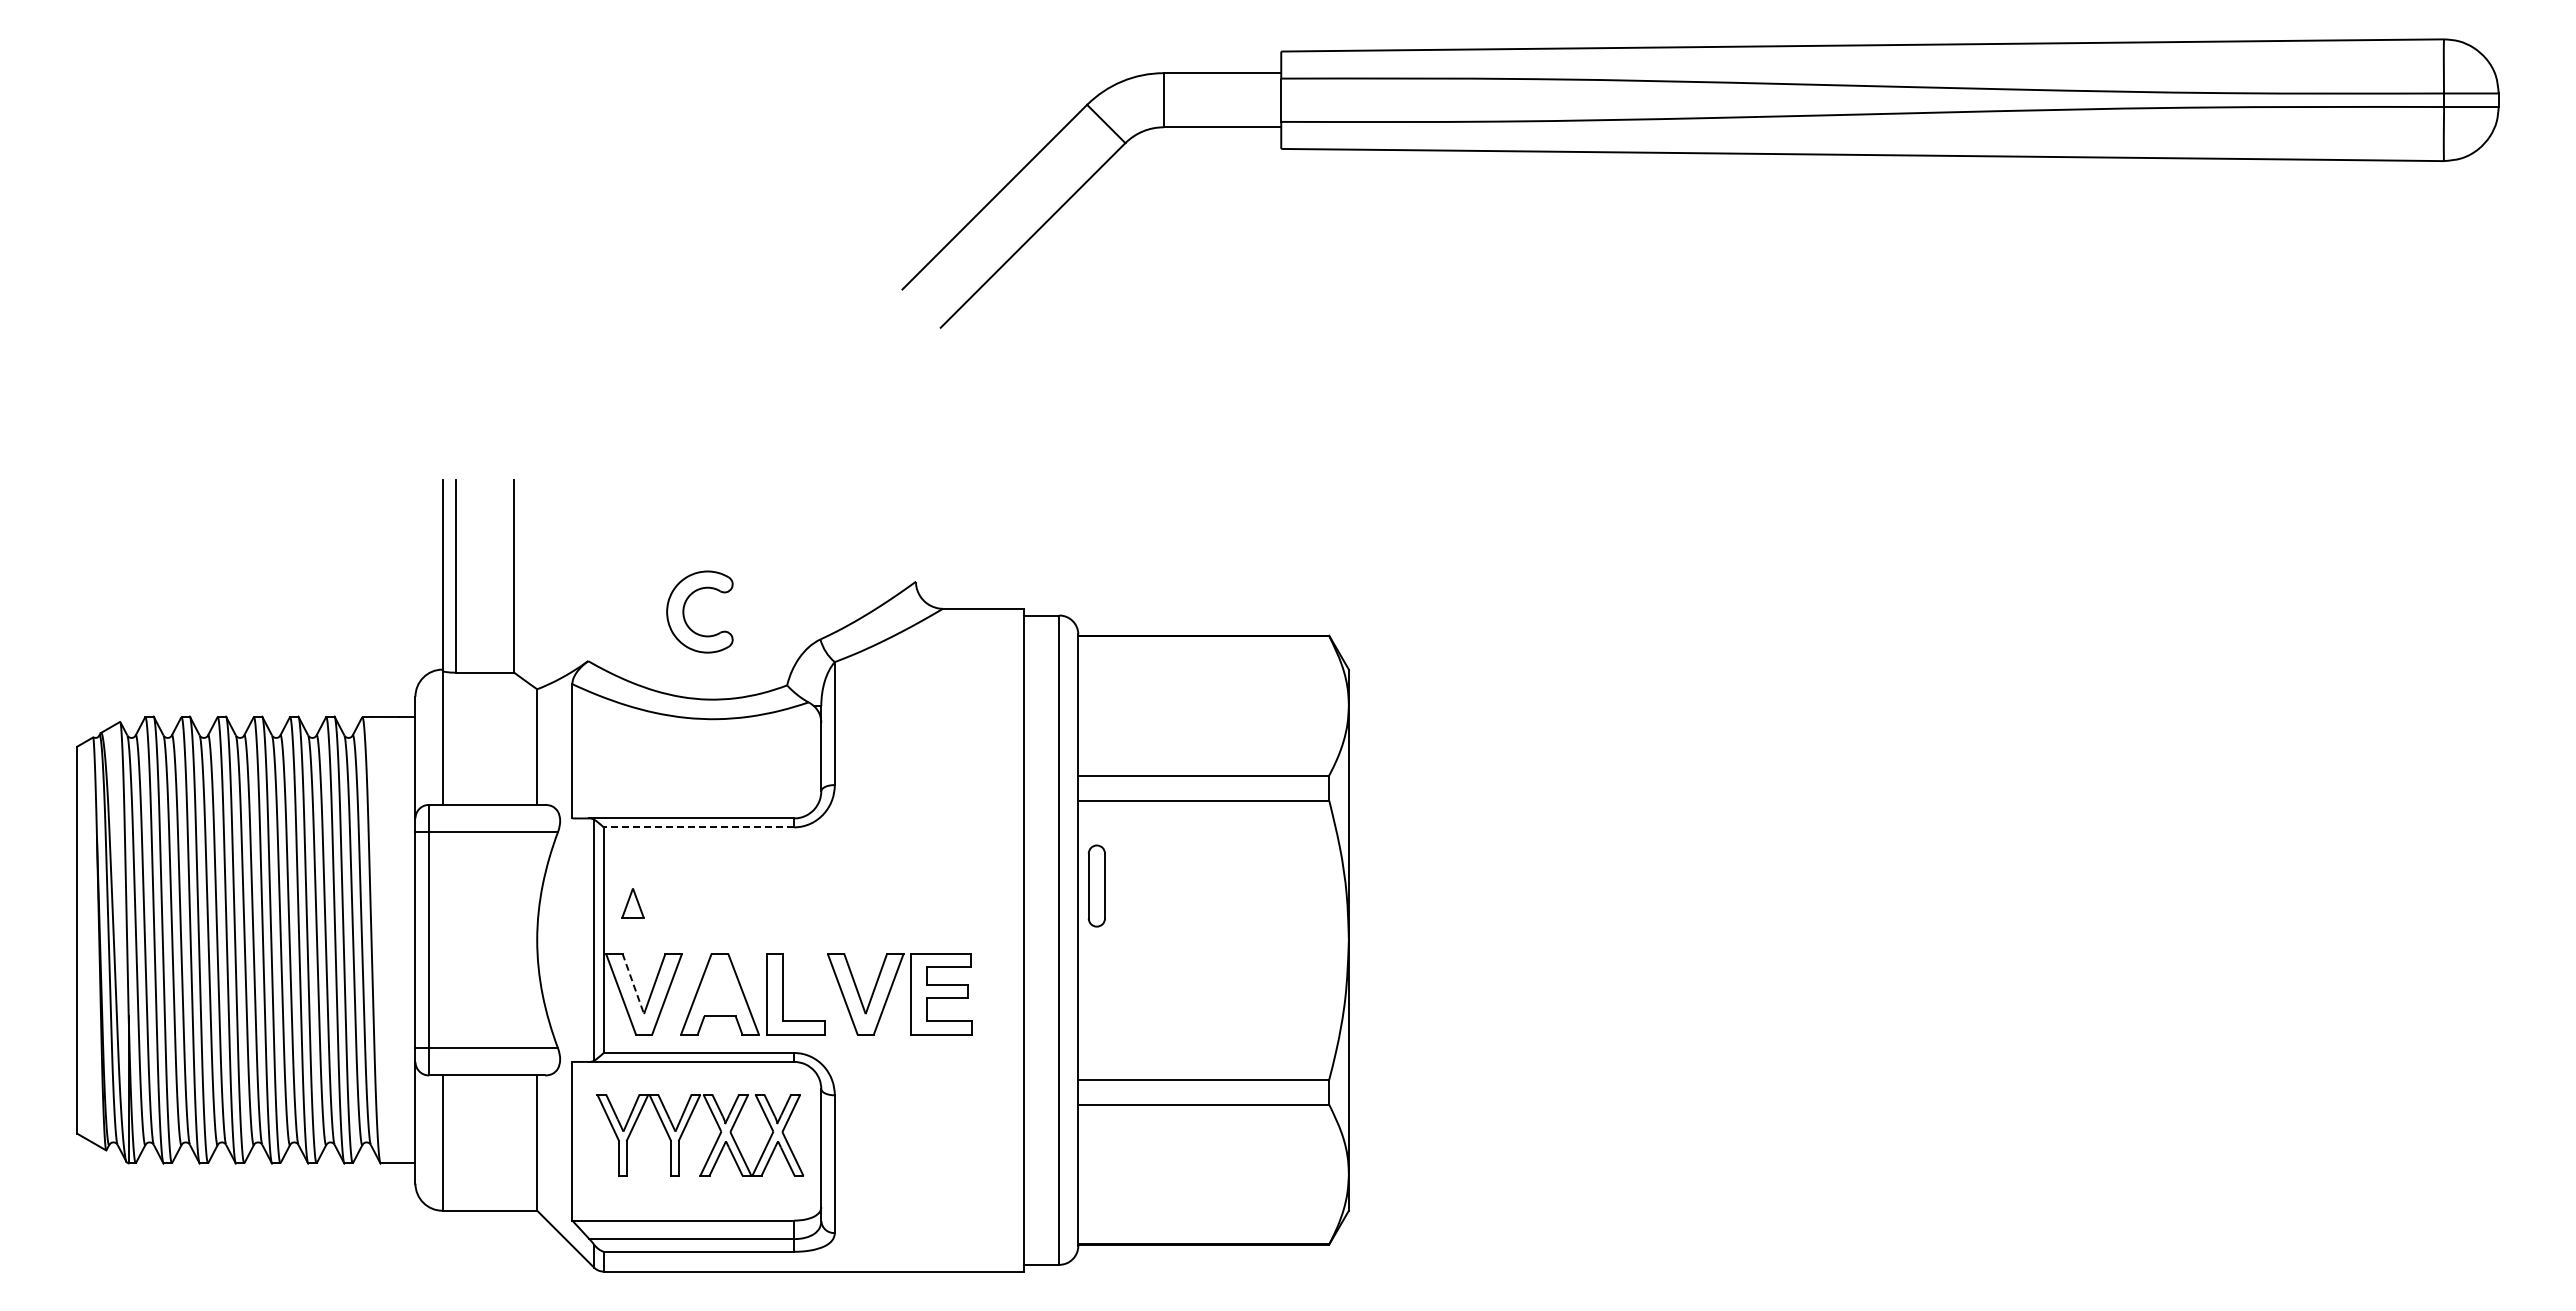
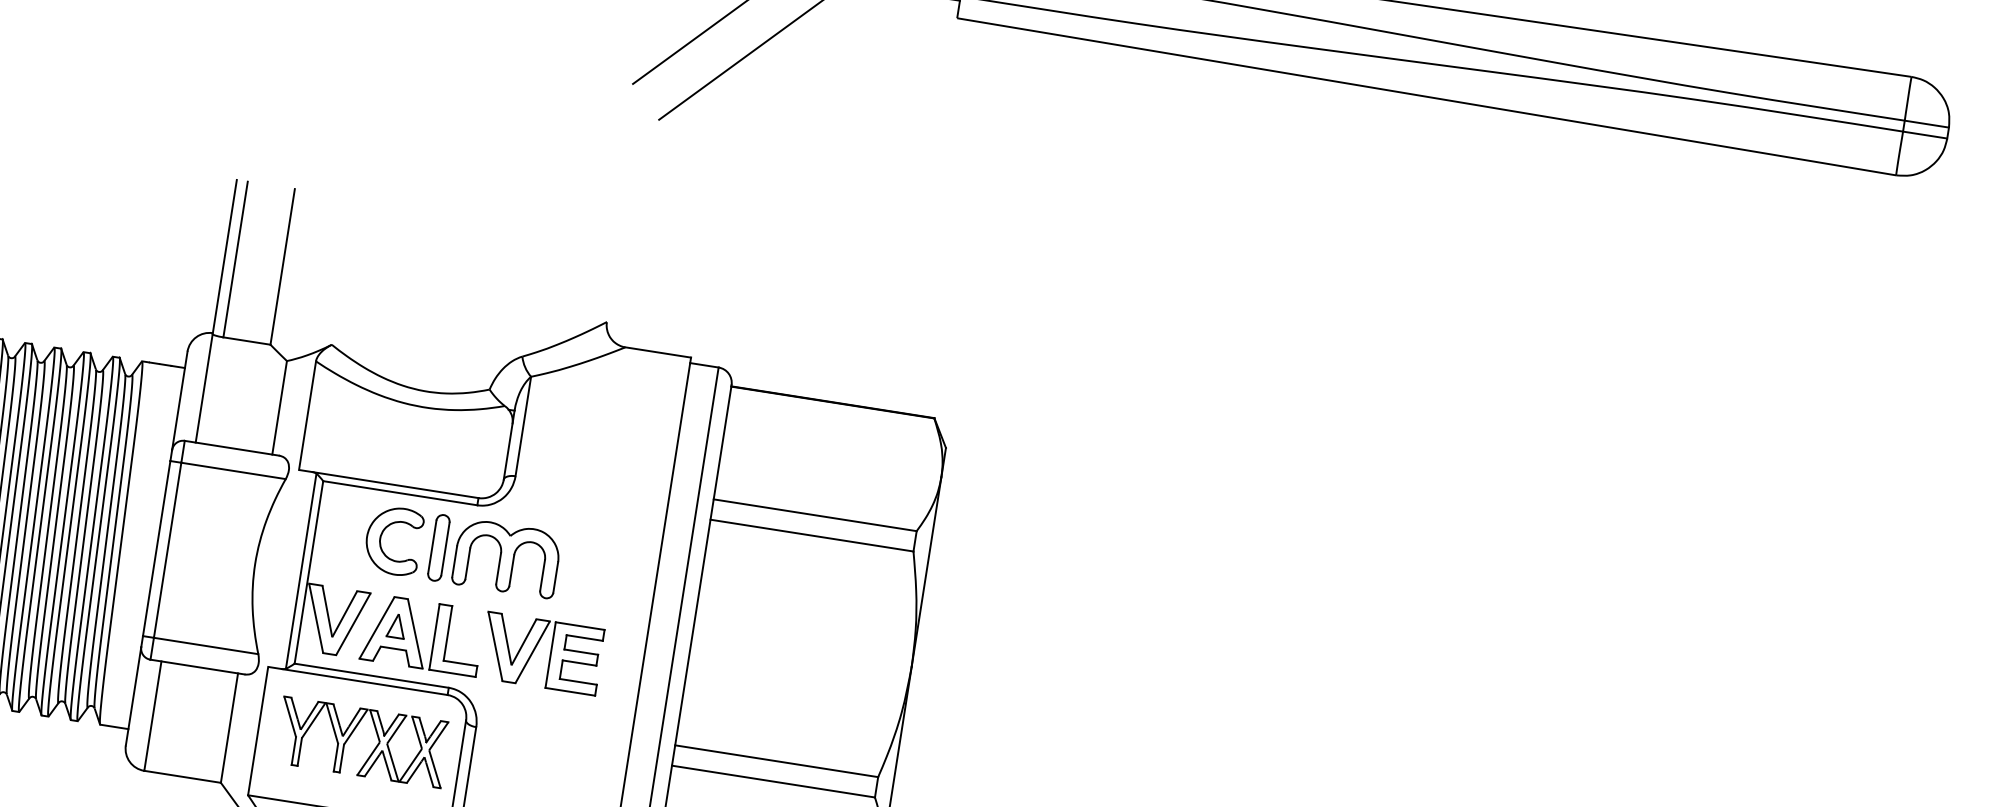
part: (684, 611) -> (381, 538), moved
line: (698, 827) -> (399, 493), dashed -> solid
part: (839, 885) -> (506, 558), added
part: (1096, 885) -> (438, 547), moved
part: (632, 903) -> (396, 626), moved
line: (633, 984) -> (327, 612), dashed -> solid

